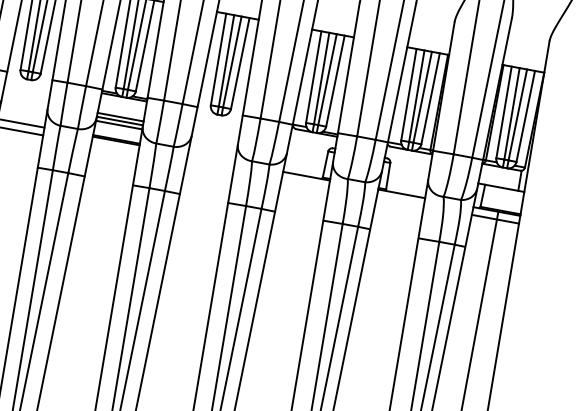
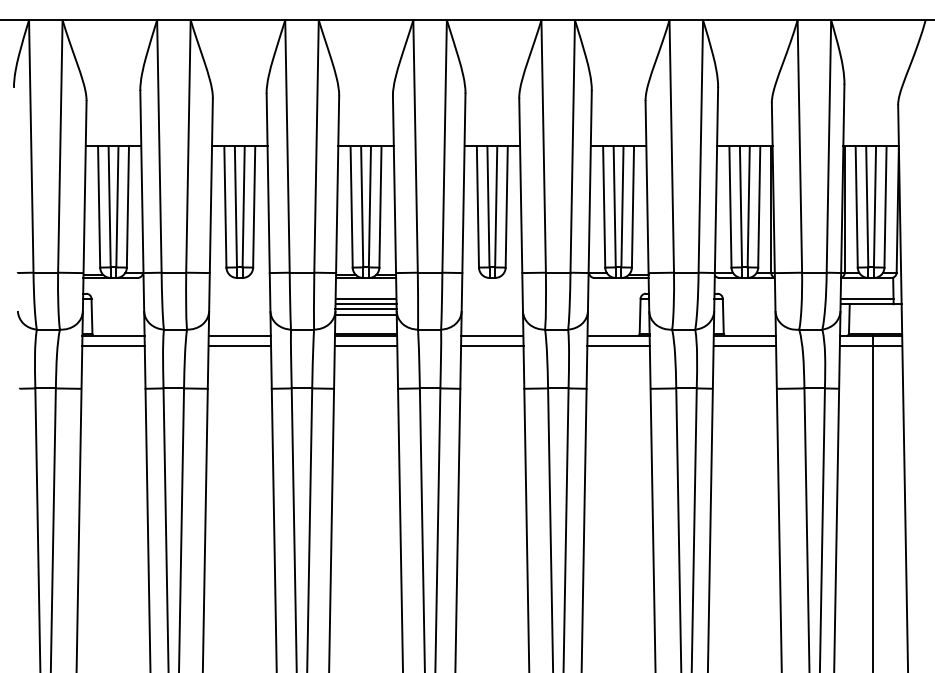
line: (120, 113) -> (365, 299), added
line: (114, 148) -> (365, 346), added
line: (211, 158) -> (492, 335), added
line: (210, 166) -> (492, 346), added
line: (498, 183) -> (866, 299), added
line: (305, 184) -> (618, 346), added
line: (399, 201) -> (744, 346), added

